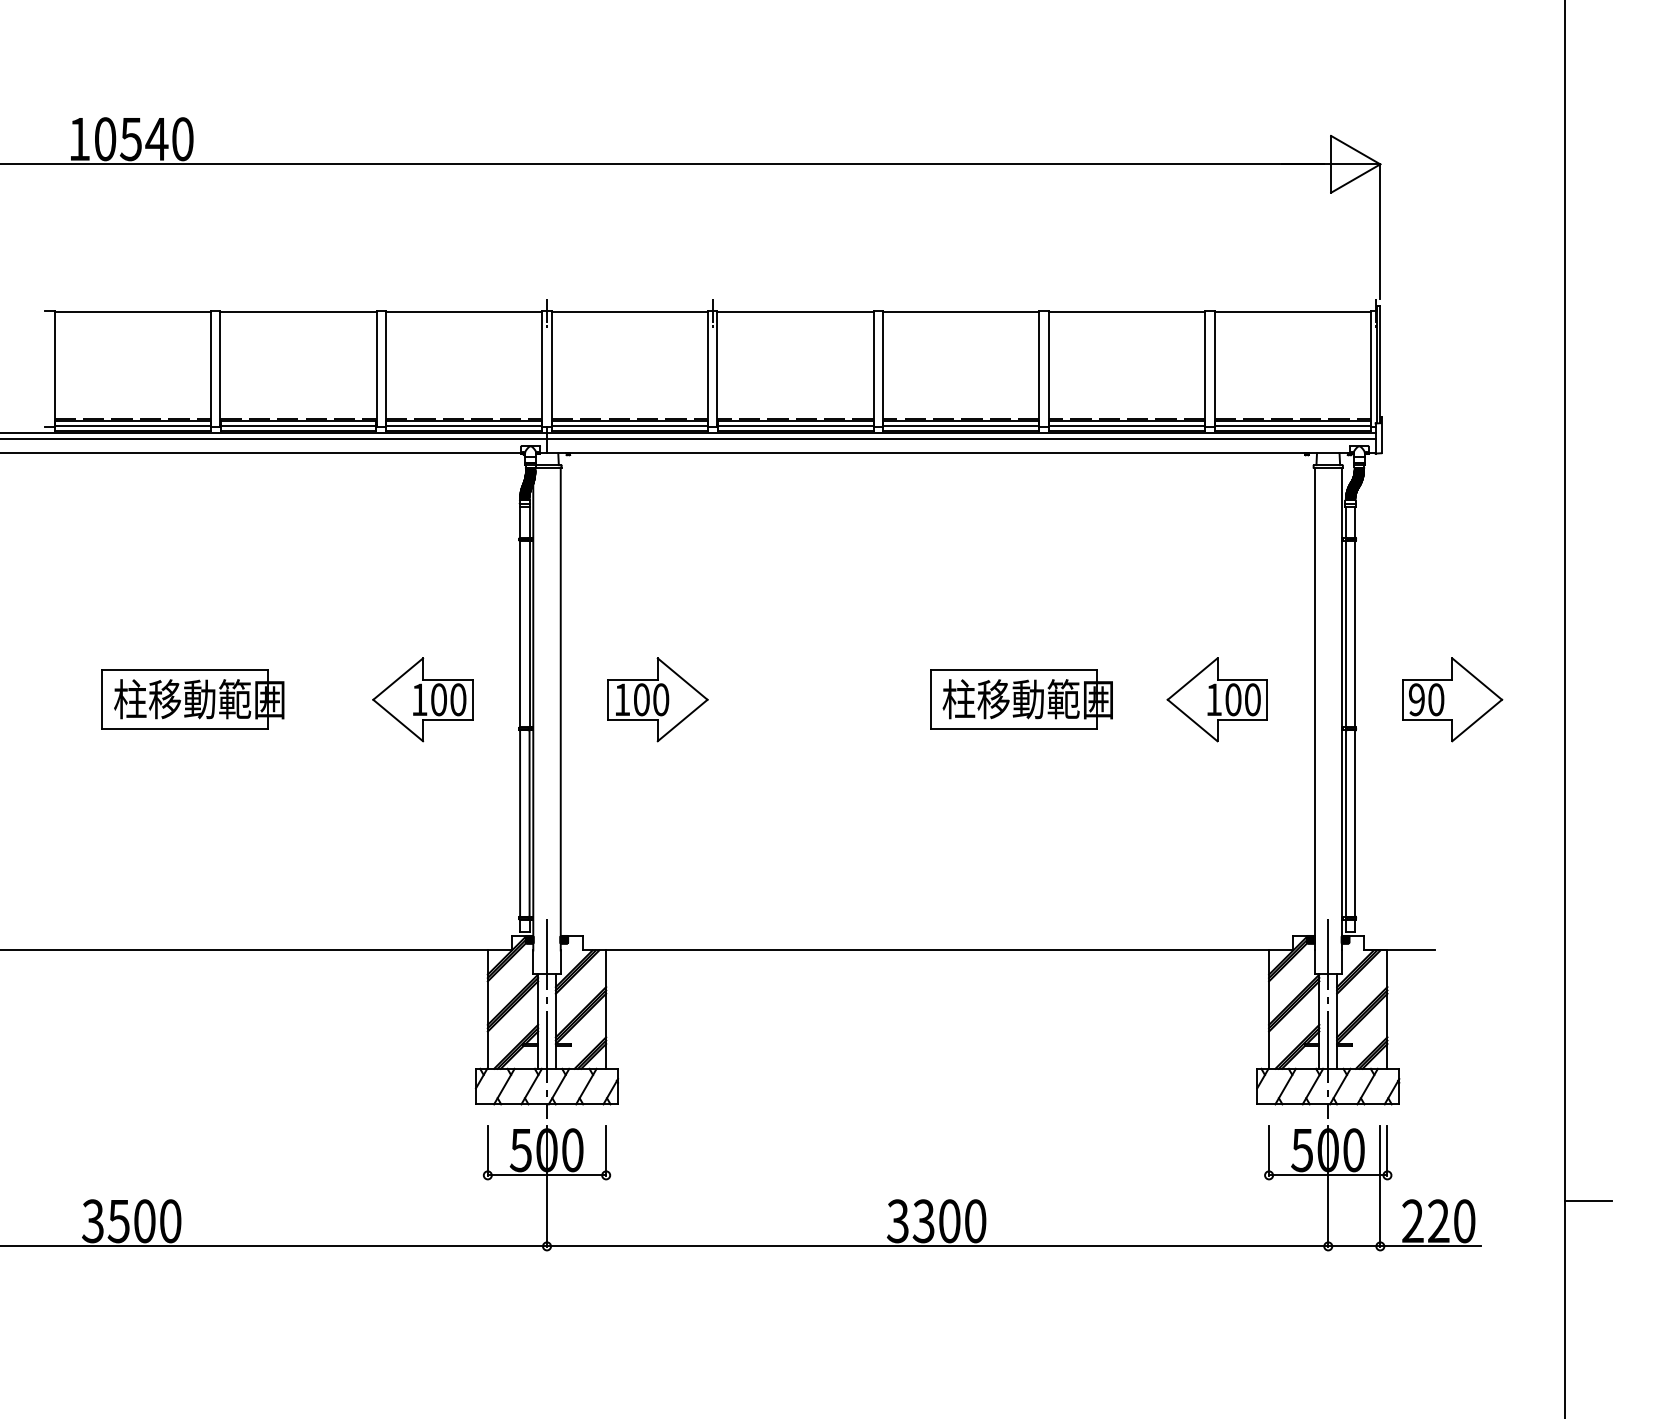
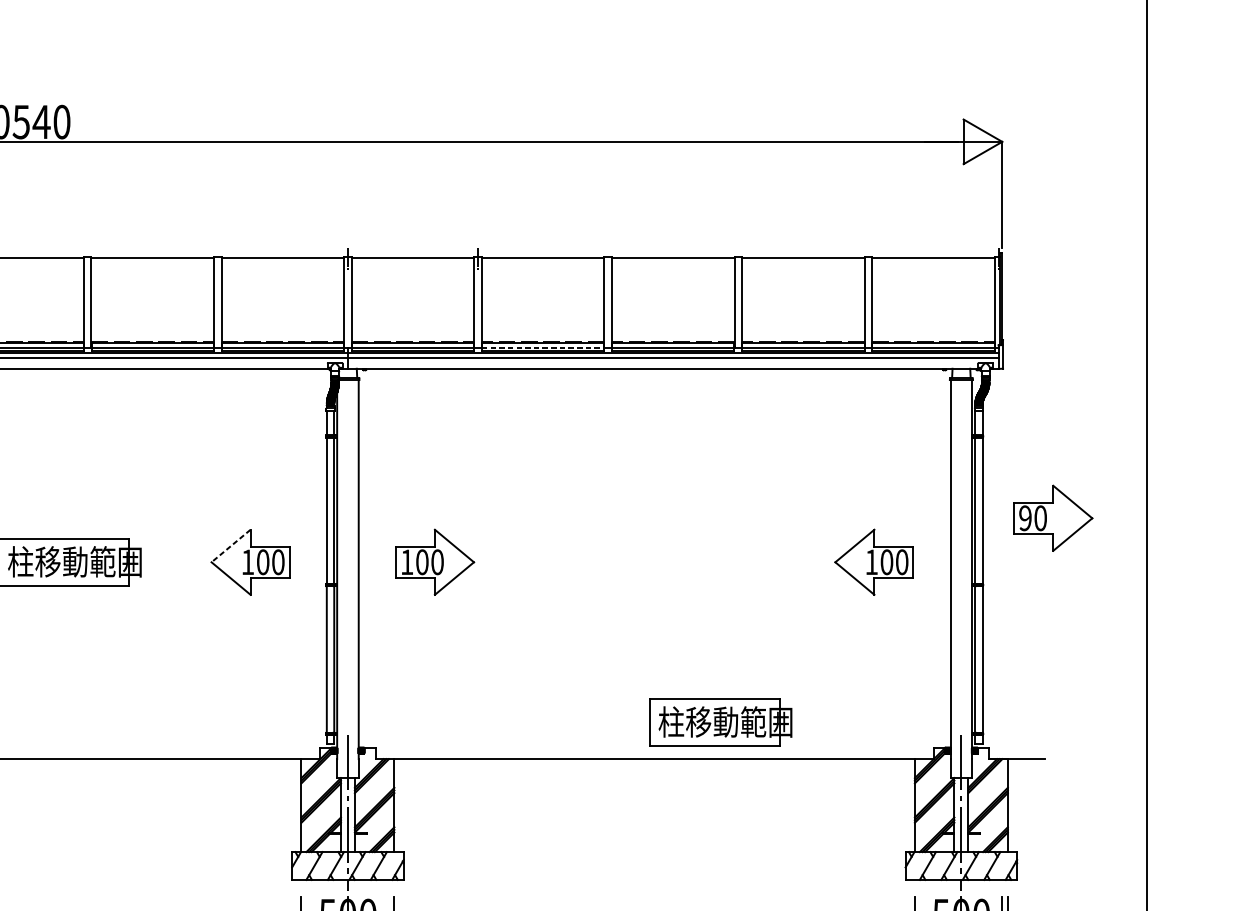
line: (795, 426) -> (543, 347), solid -> dashed
line: (397, 679) -> (230, 546), solid -> dashed
part: (1021, 699) -> (720, 722), moved
part: (1452, 699) -> (1053, 518), moved

